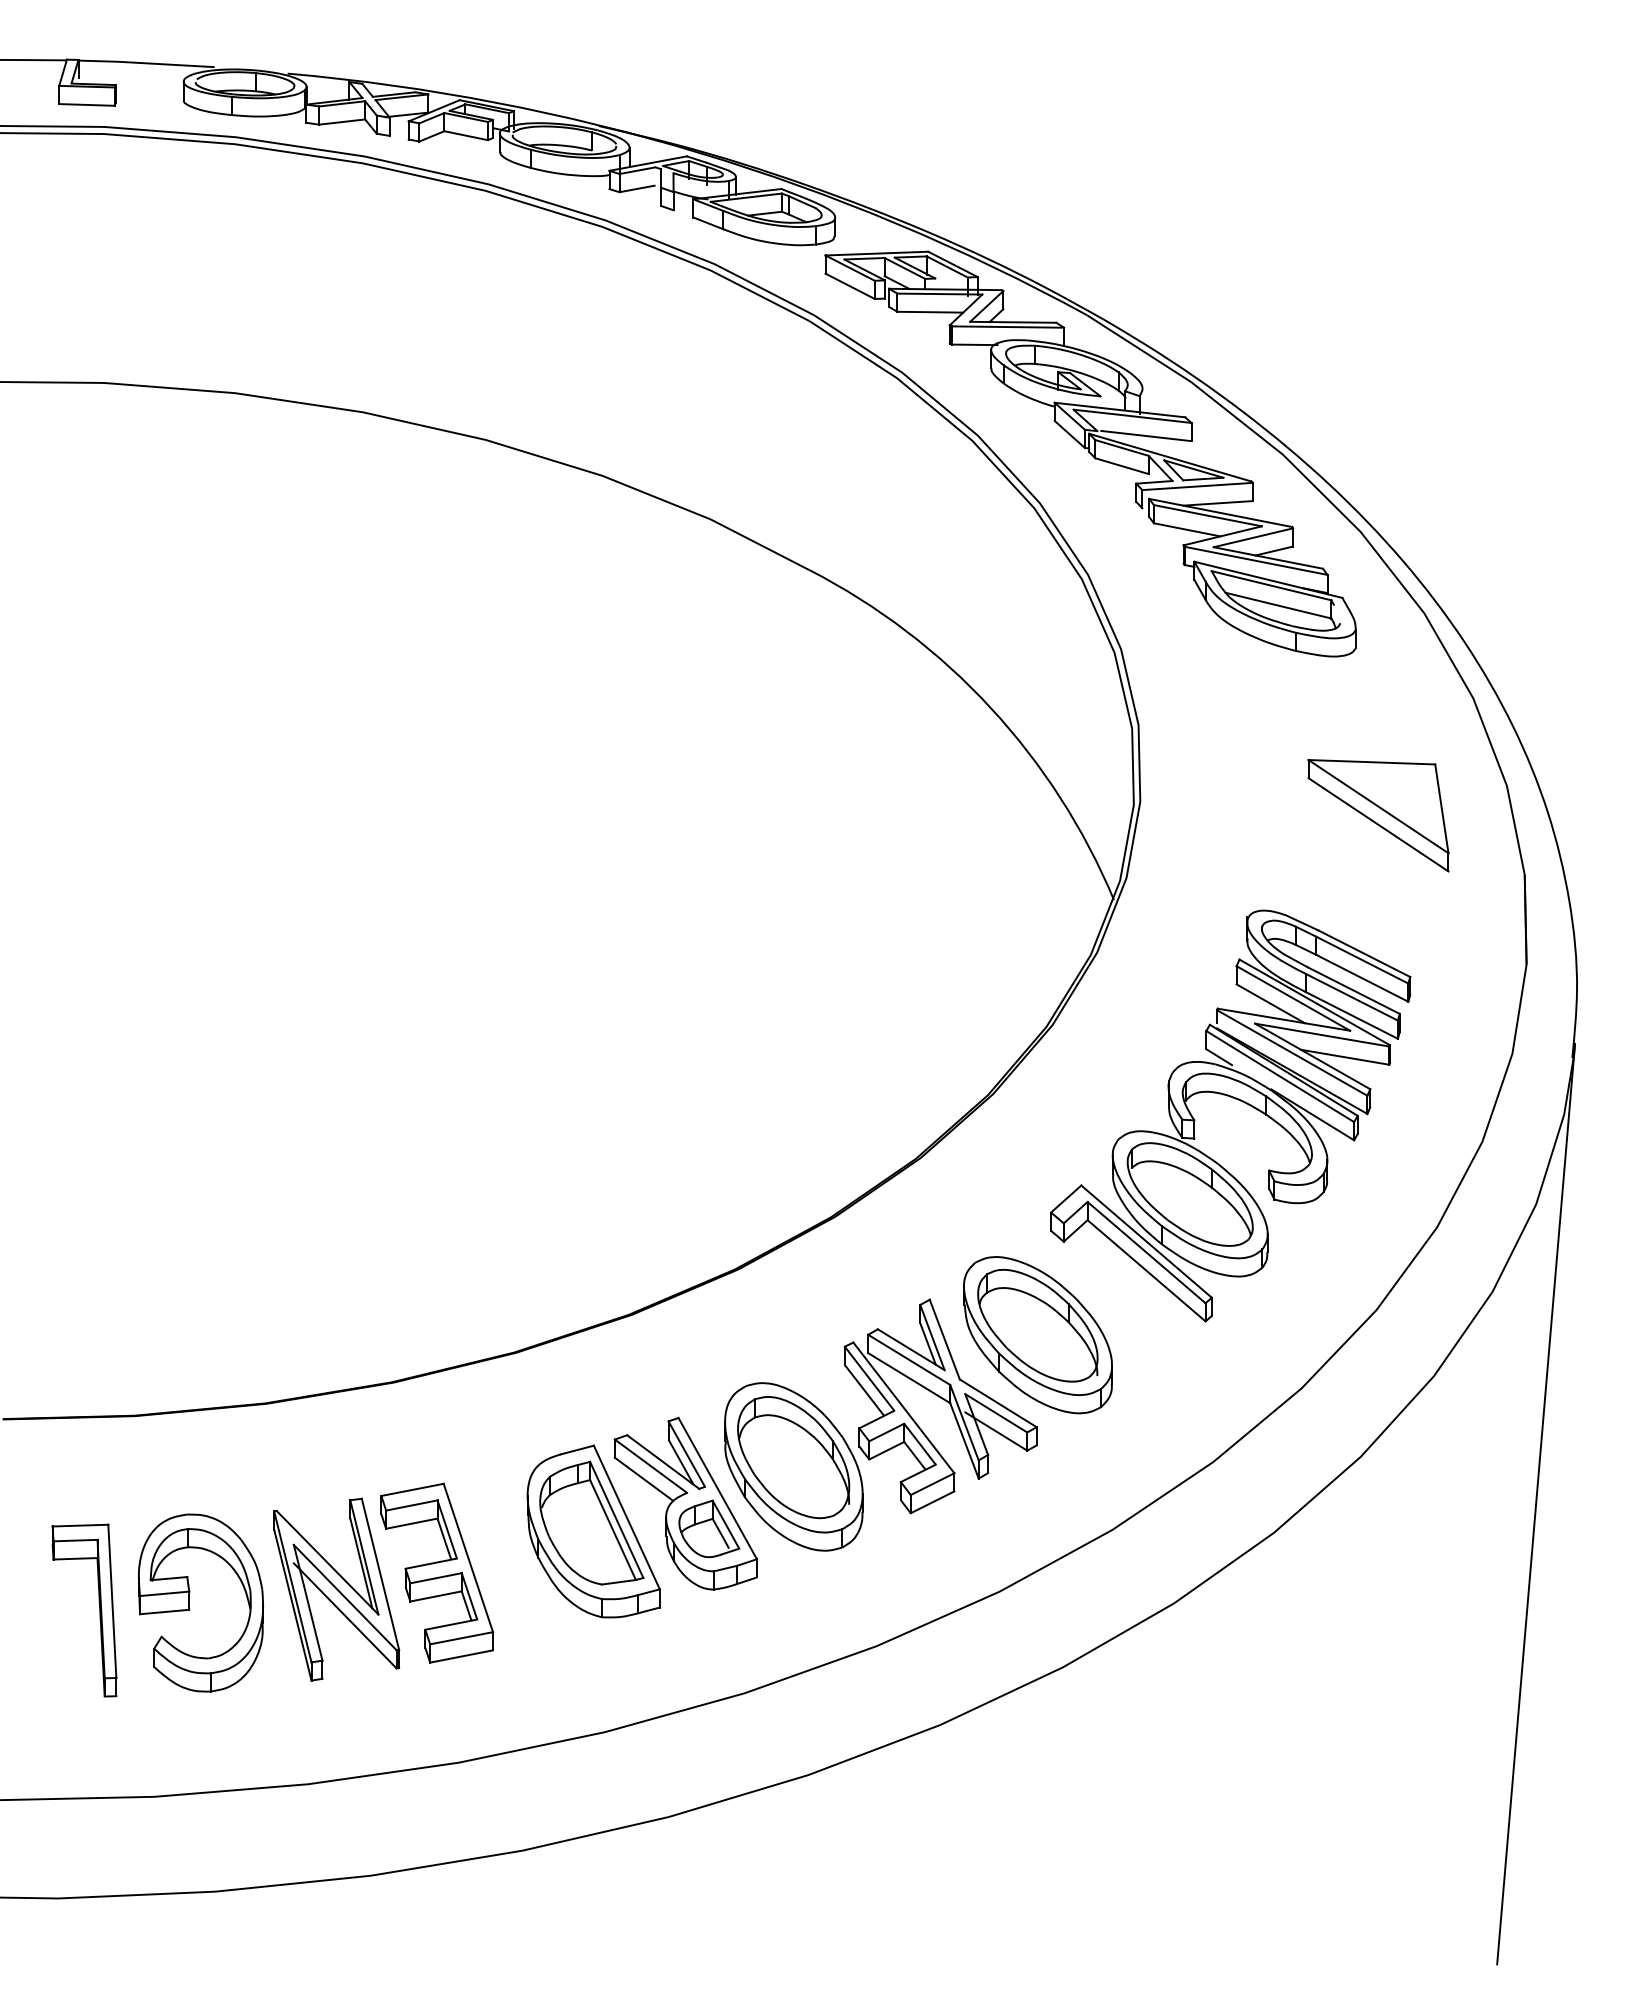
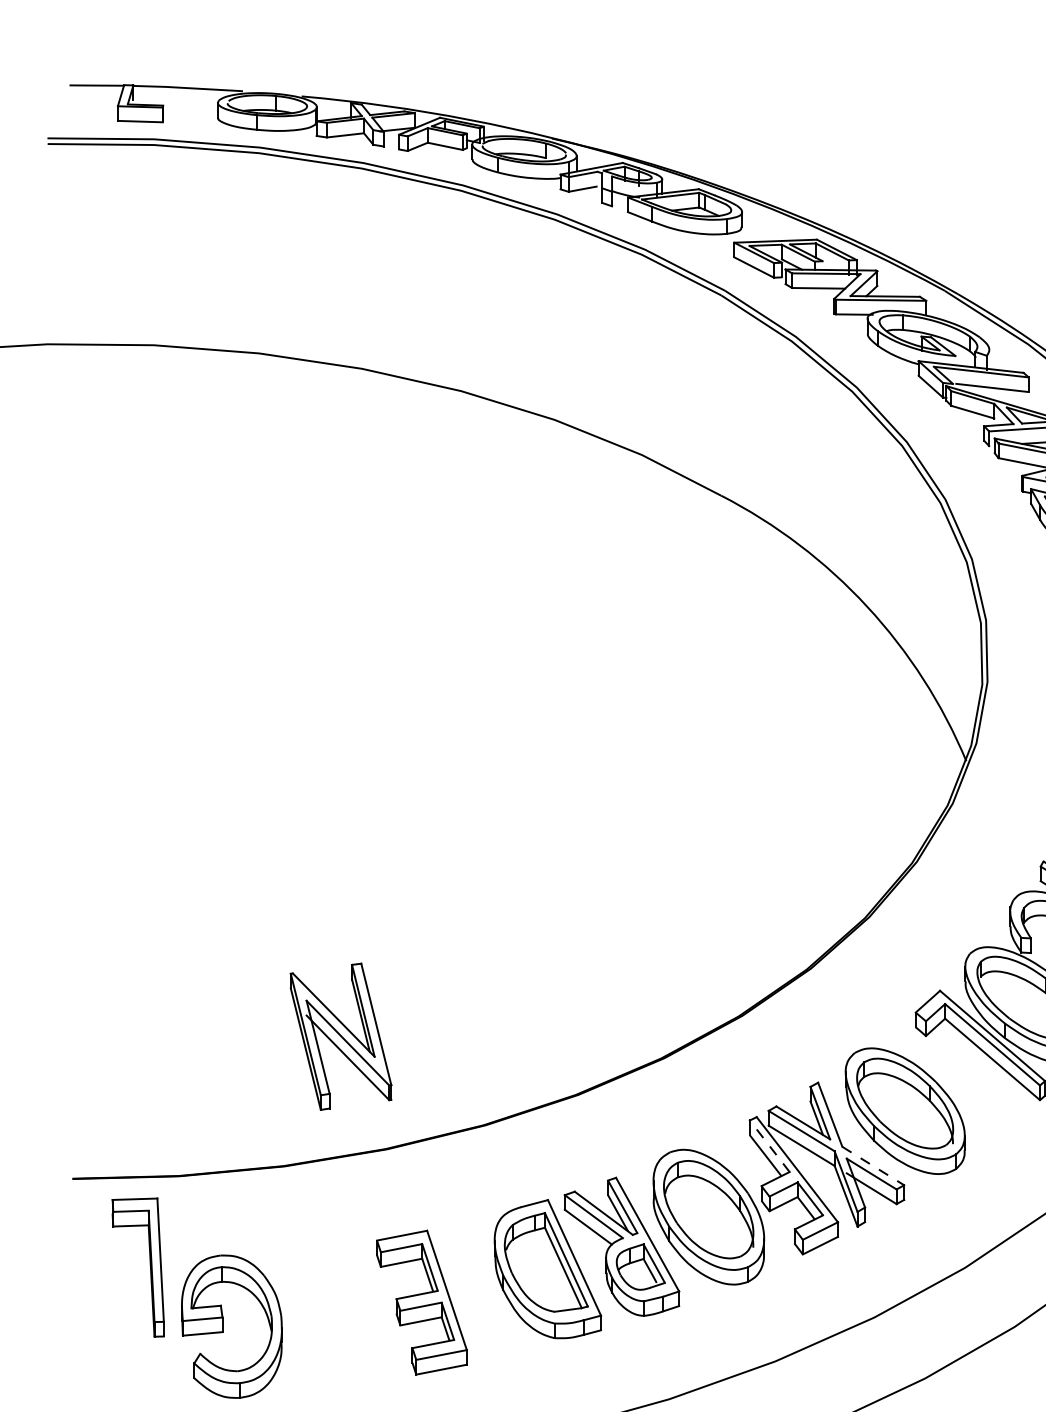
line: (869, 1378) -> (769, 1146), solid -> dashed
line: (998, 1403) -> (873, 1166), solid -> dashed
part: (336, 1589) -> (340, 1036), moved
part: (99, 1610) -> (150, 1267), moved

